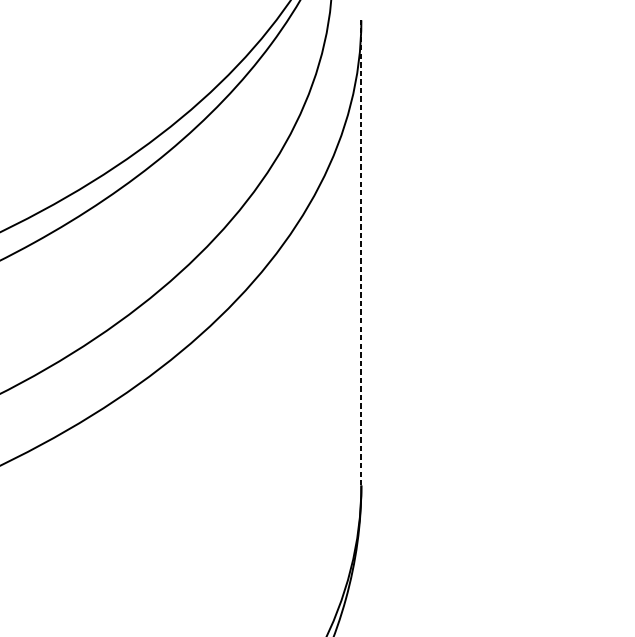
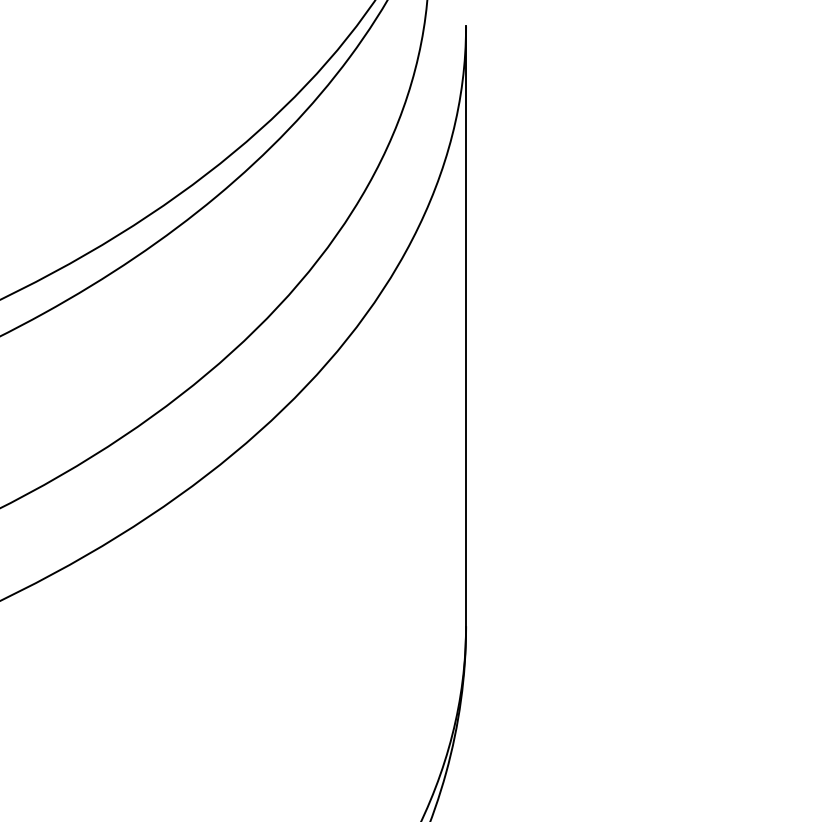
line: (361, 252) -> (466, 326), dashed -> solid

